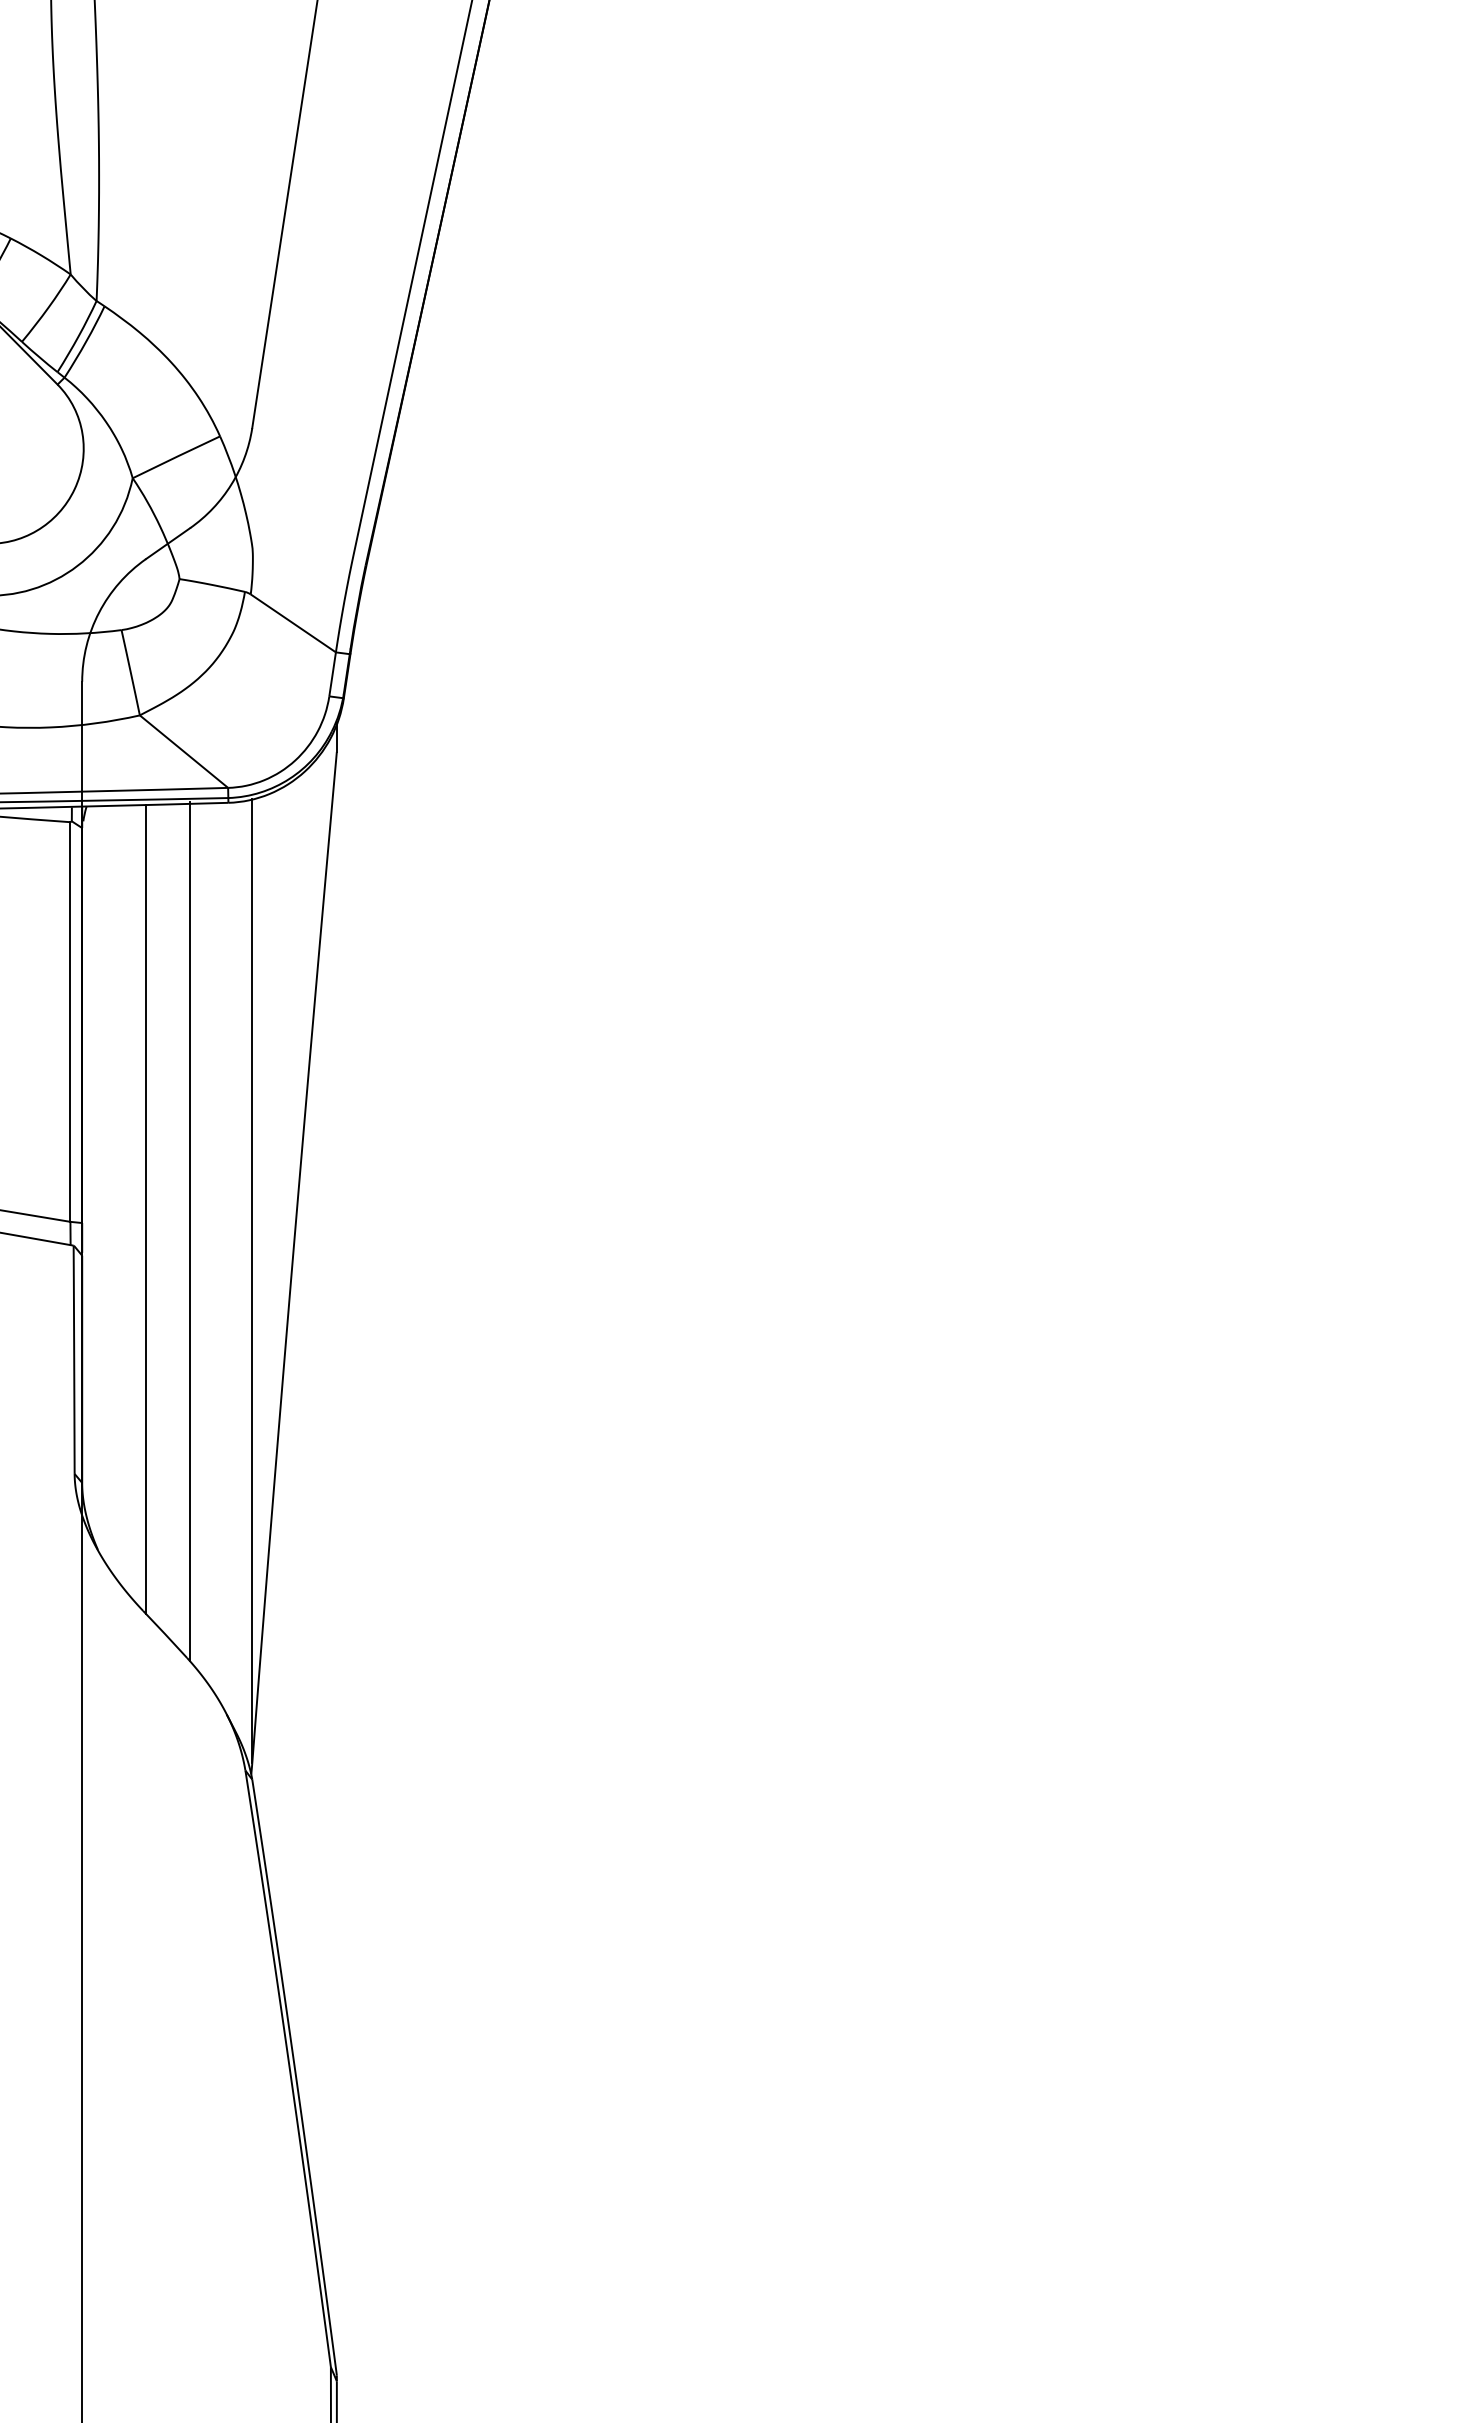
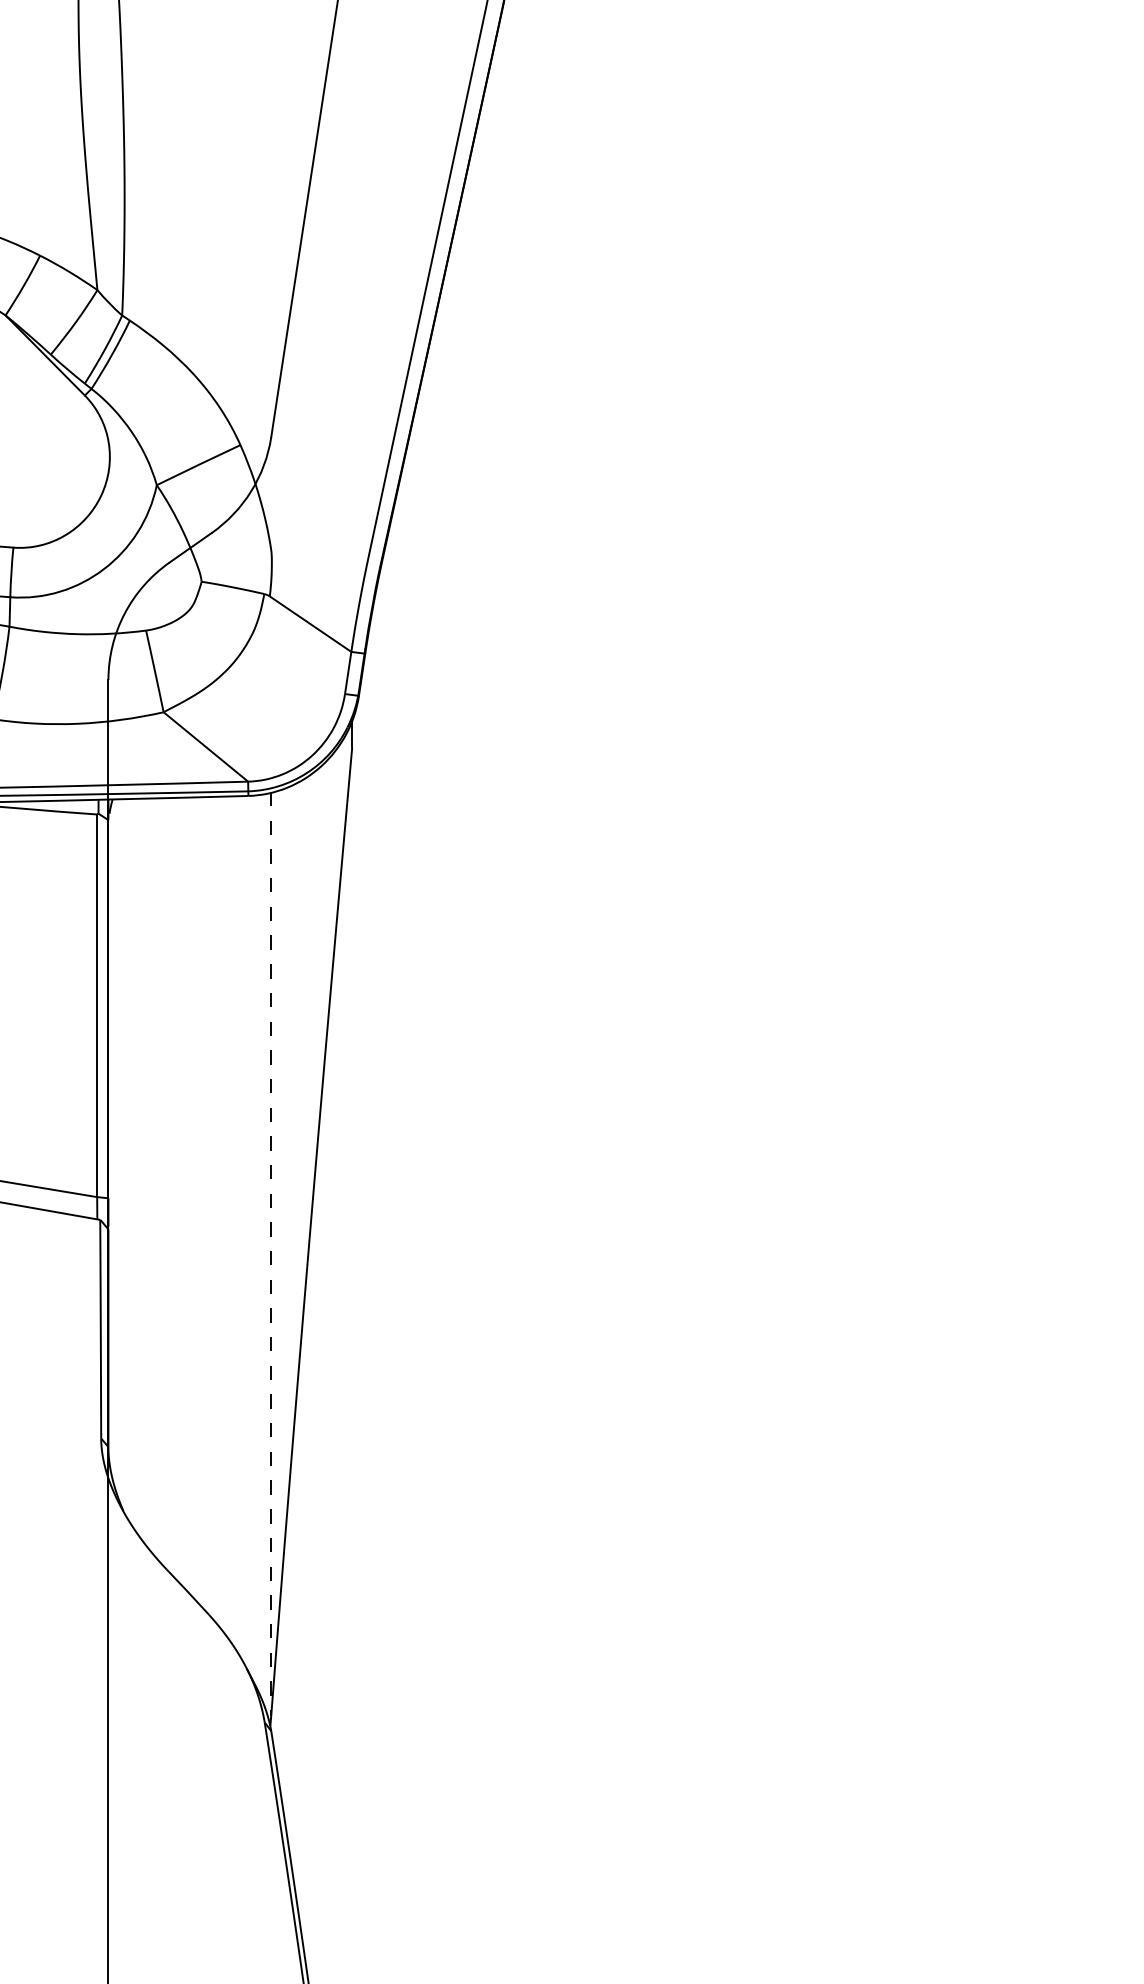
line: (146, 1208) -> (169, 1184), removed
line: (190, 1231) -> (212, 1206), removed
line: (252, 1281) -> (271, 1254), solid -> dashed

